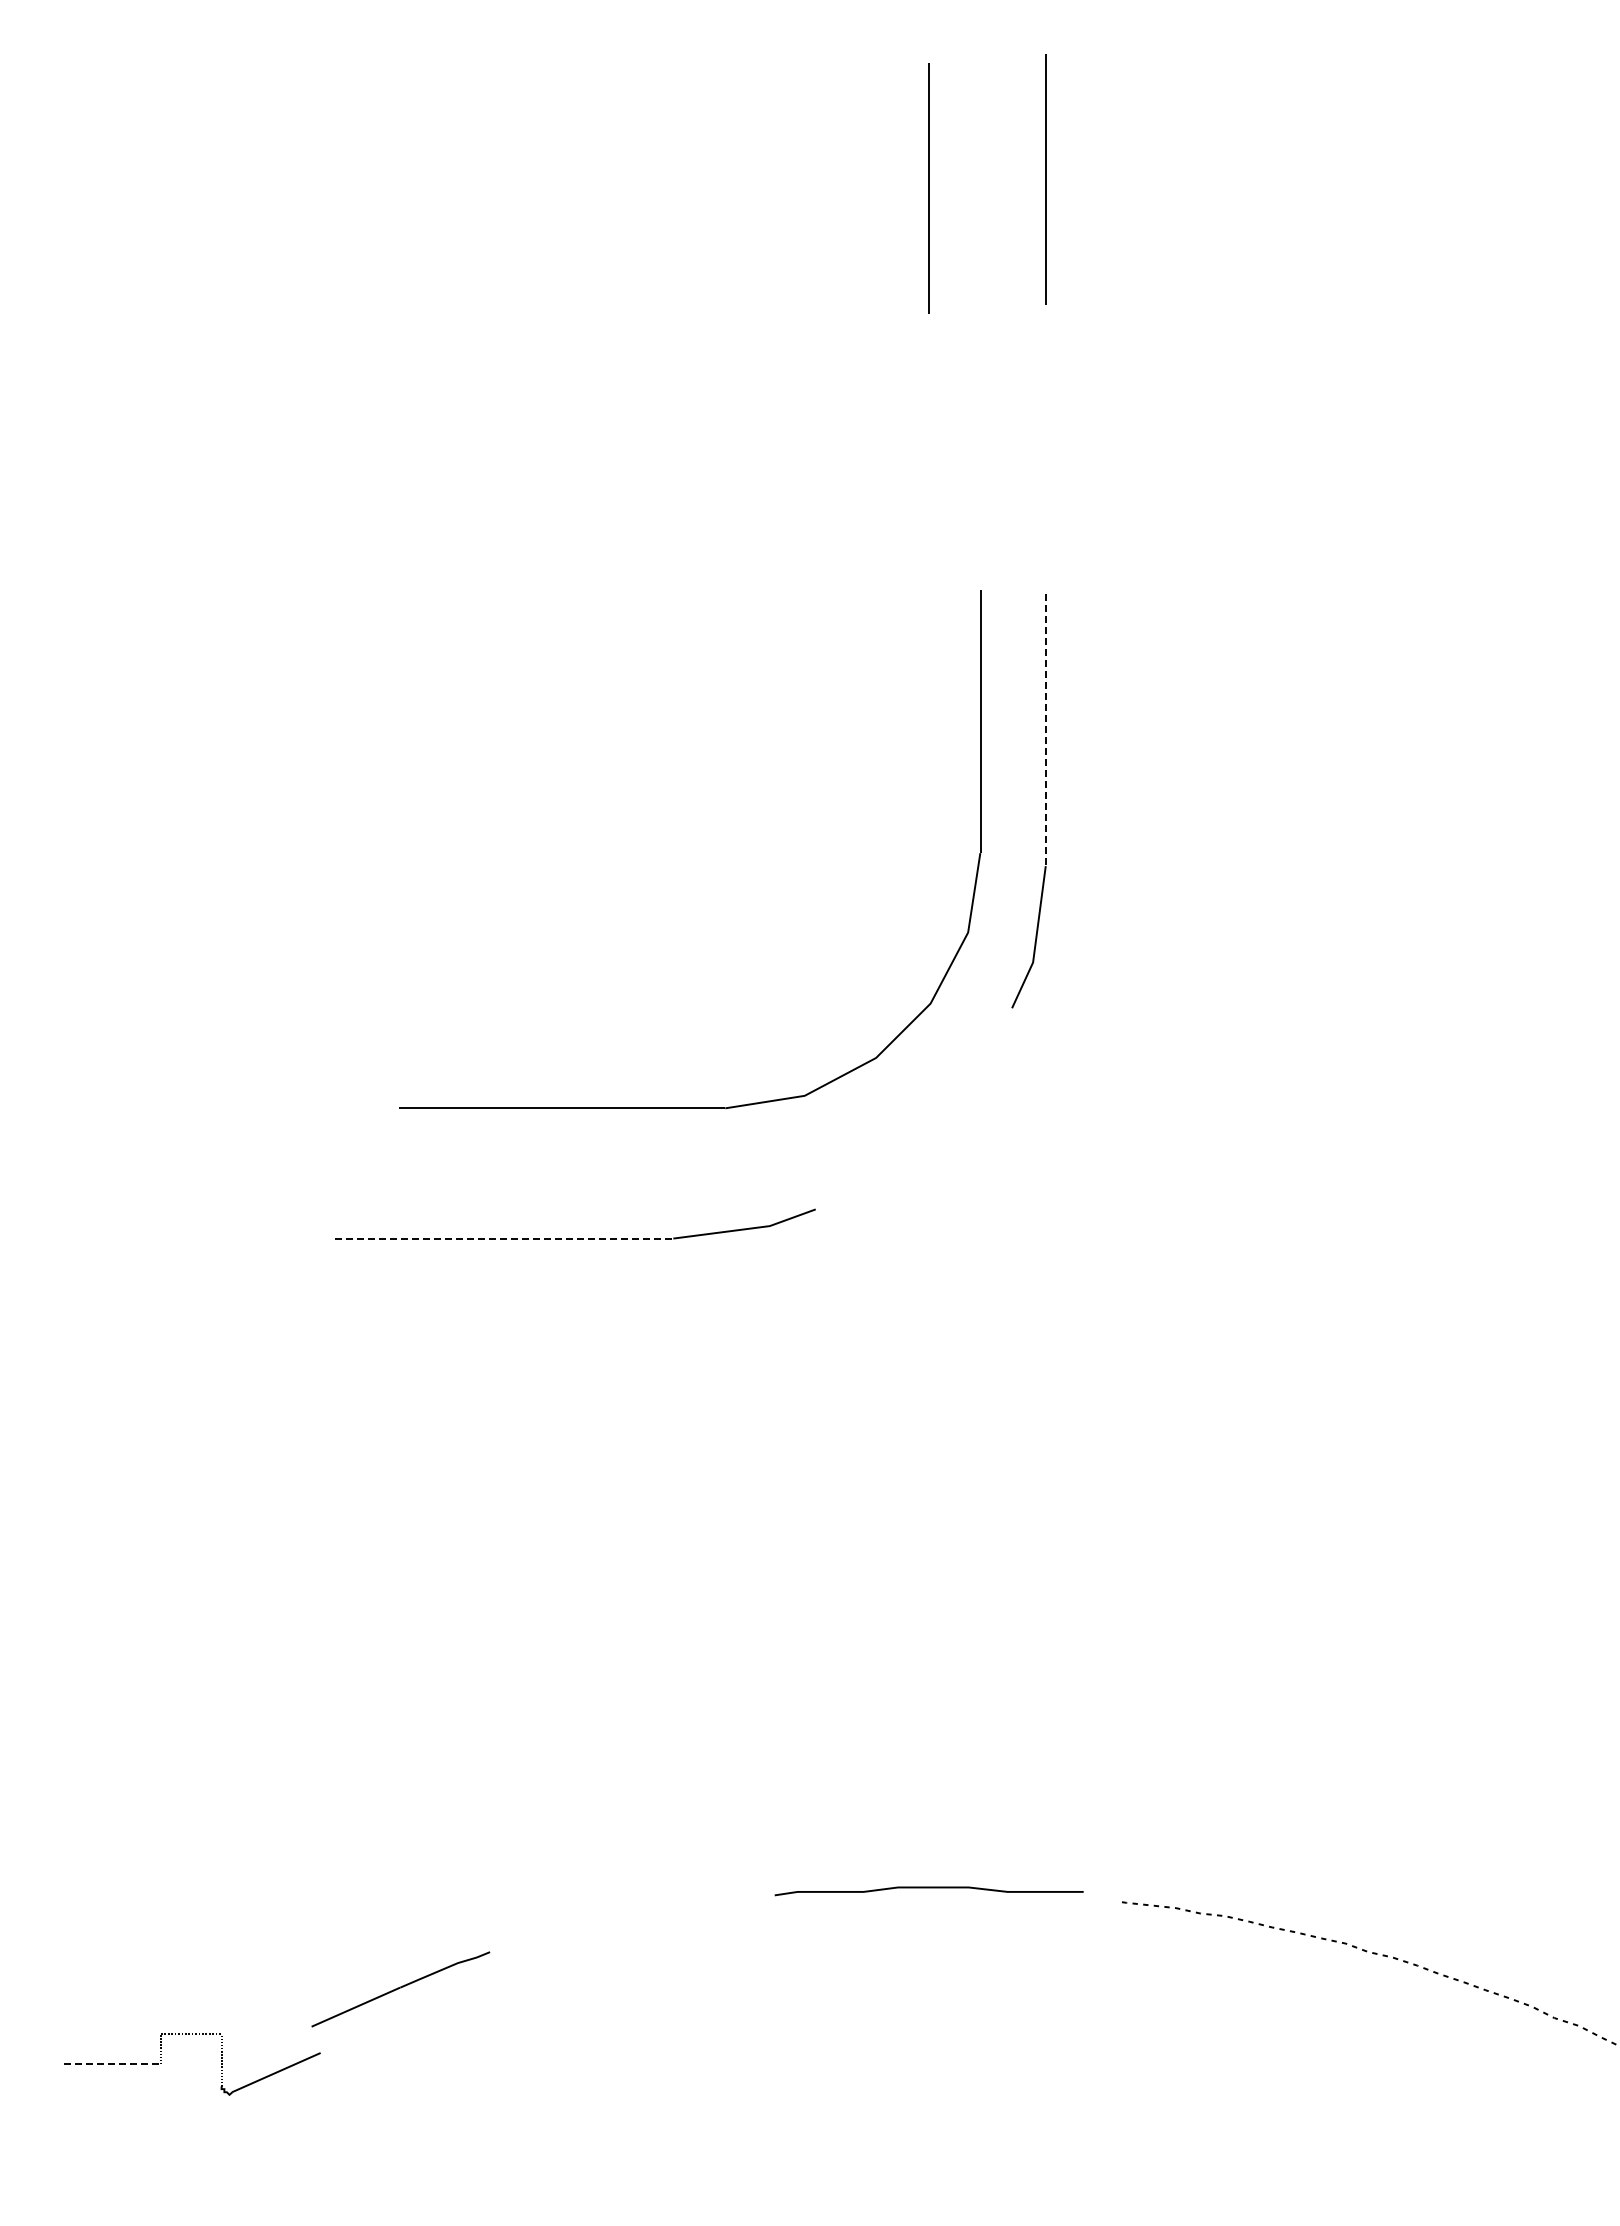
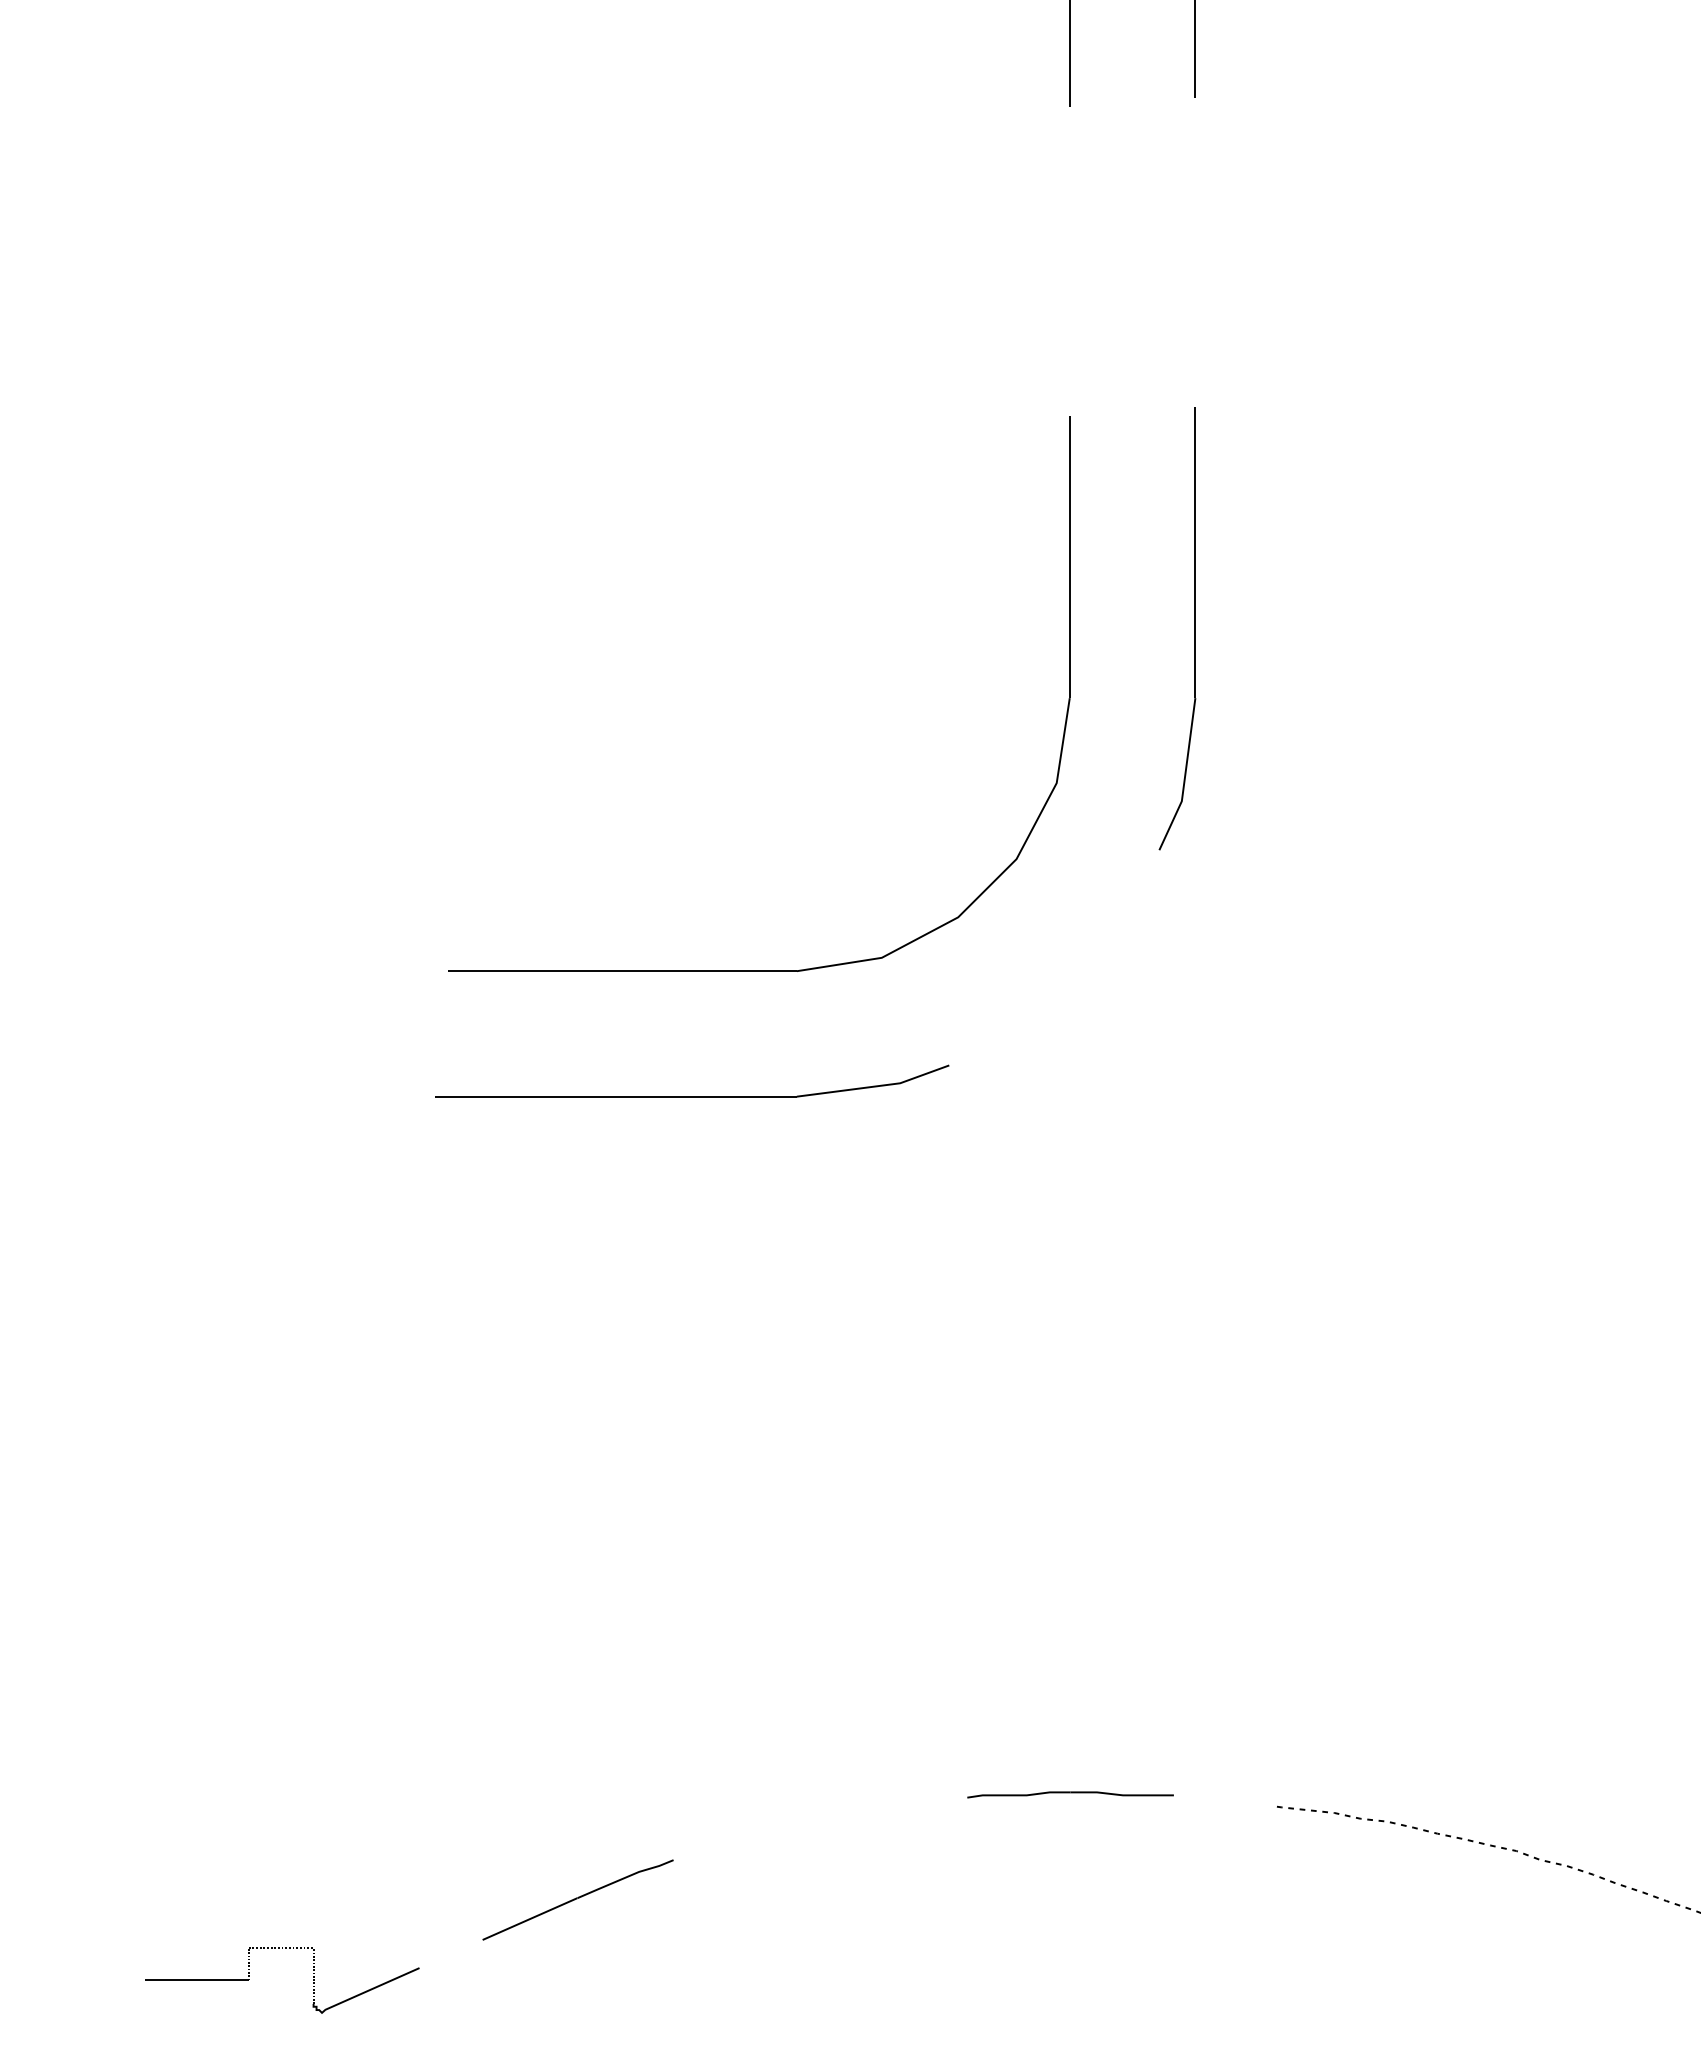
line: (1045, 730) -> (1195, 553), dashed -> solid
part: (690, 1107) -> (759, 970), moved
line: (504, 1238) -> (616, 1096), dashed -> solid
part: (928, 1890) -> (1069, 1794), size x0.62
part: (400, 1989) -> (577, 1900), moved
line: (113, 2064) -> (197, 1980), dashed -> solid

